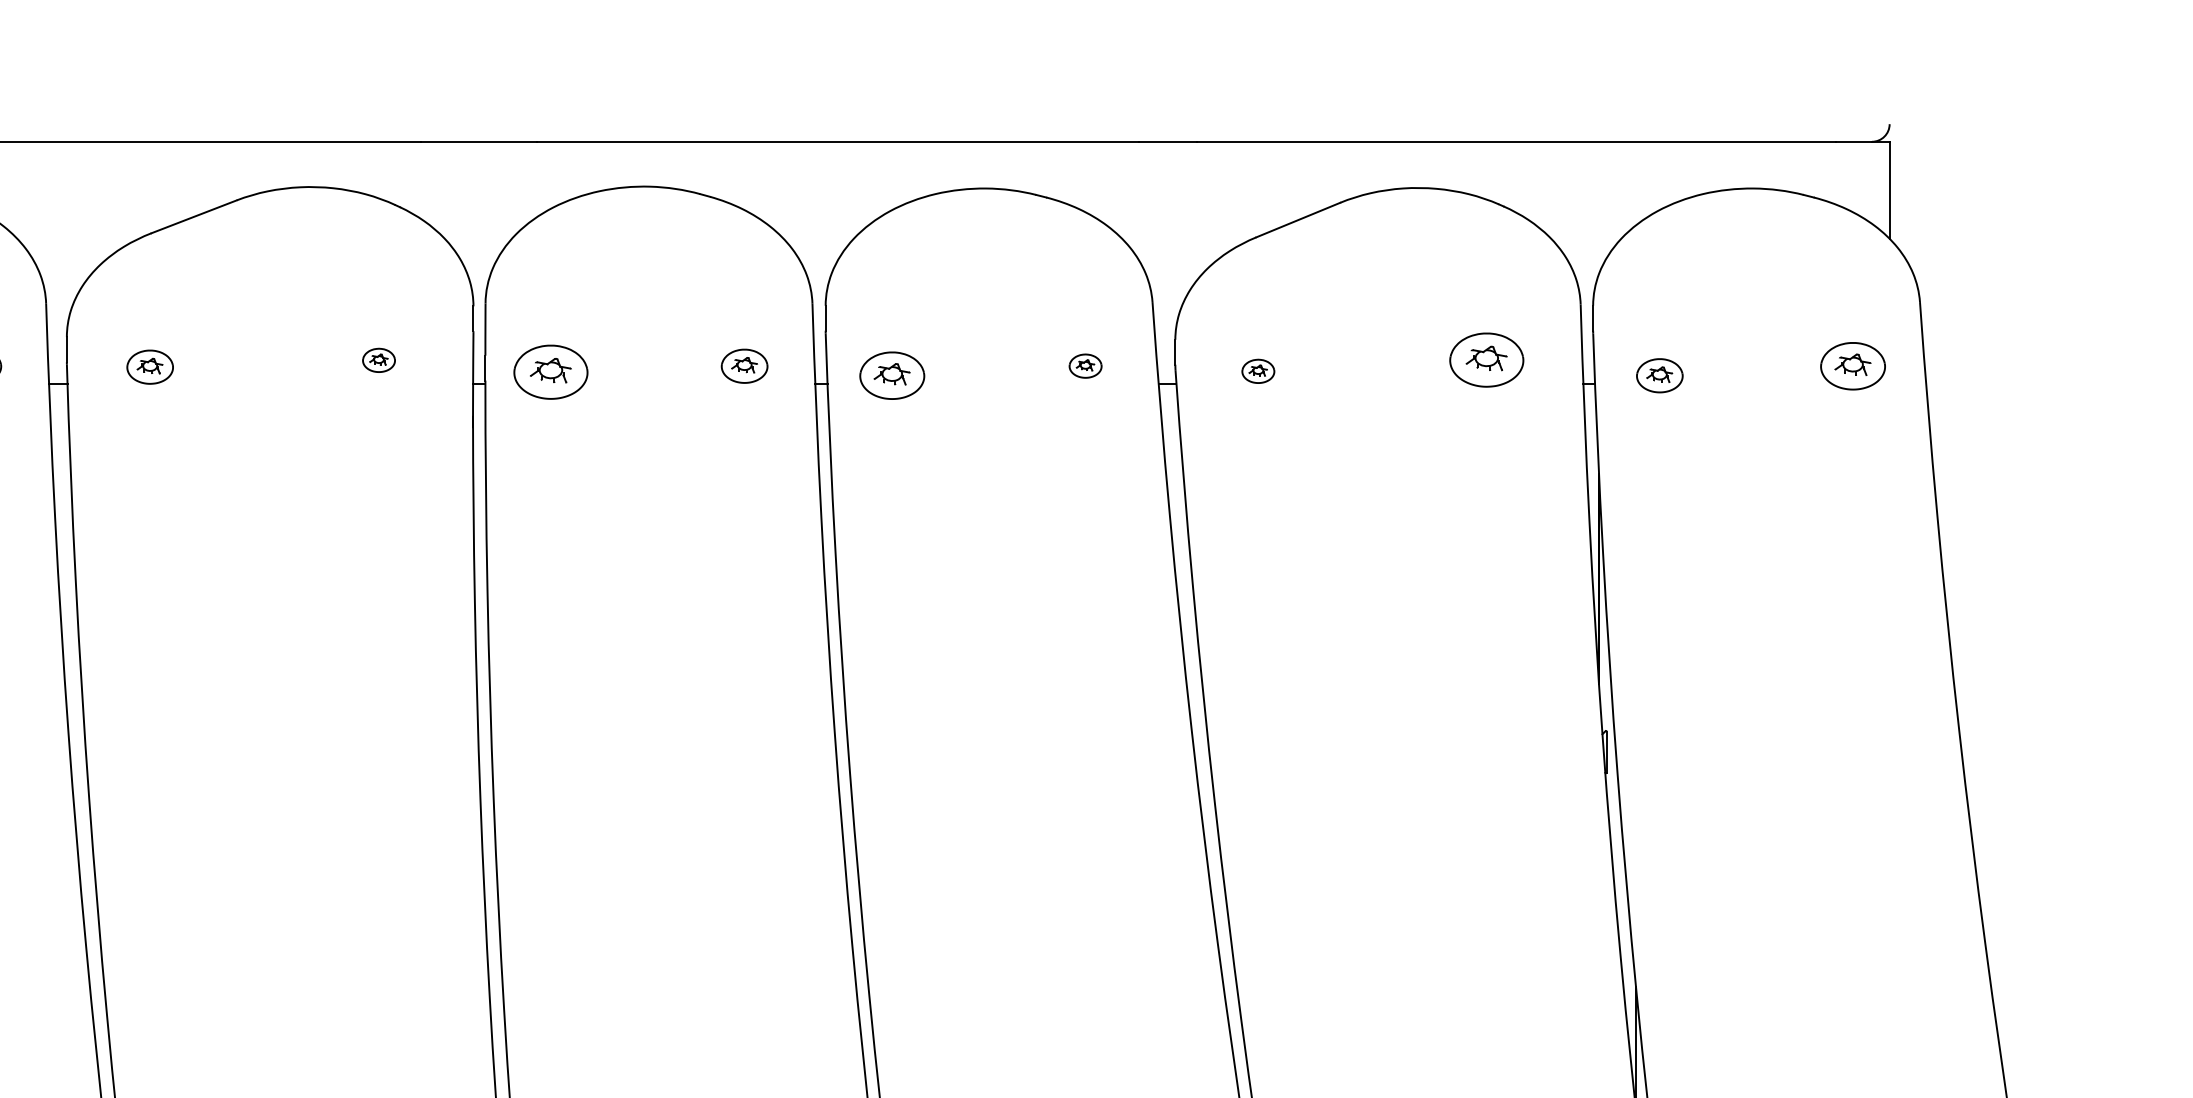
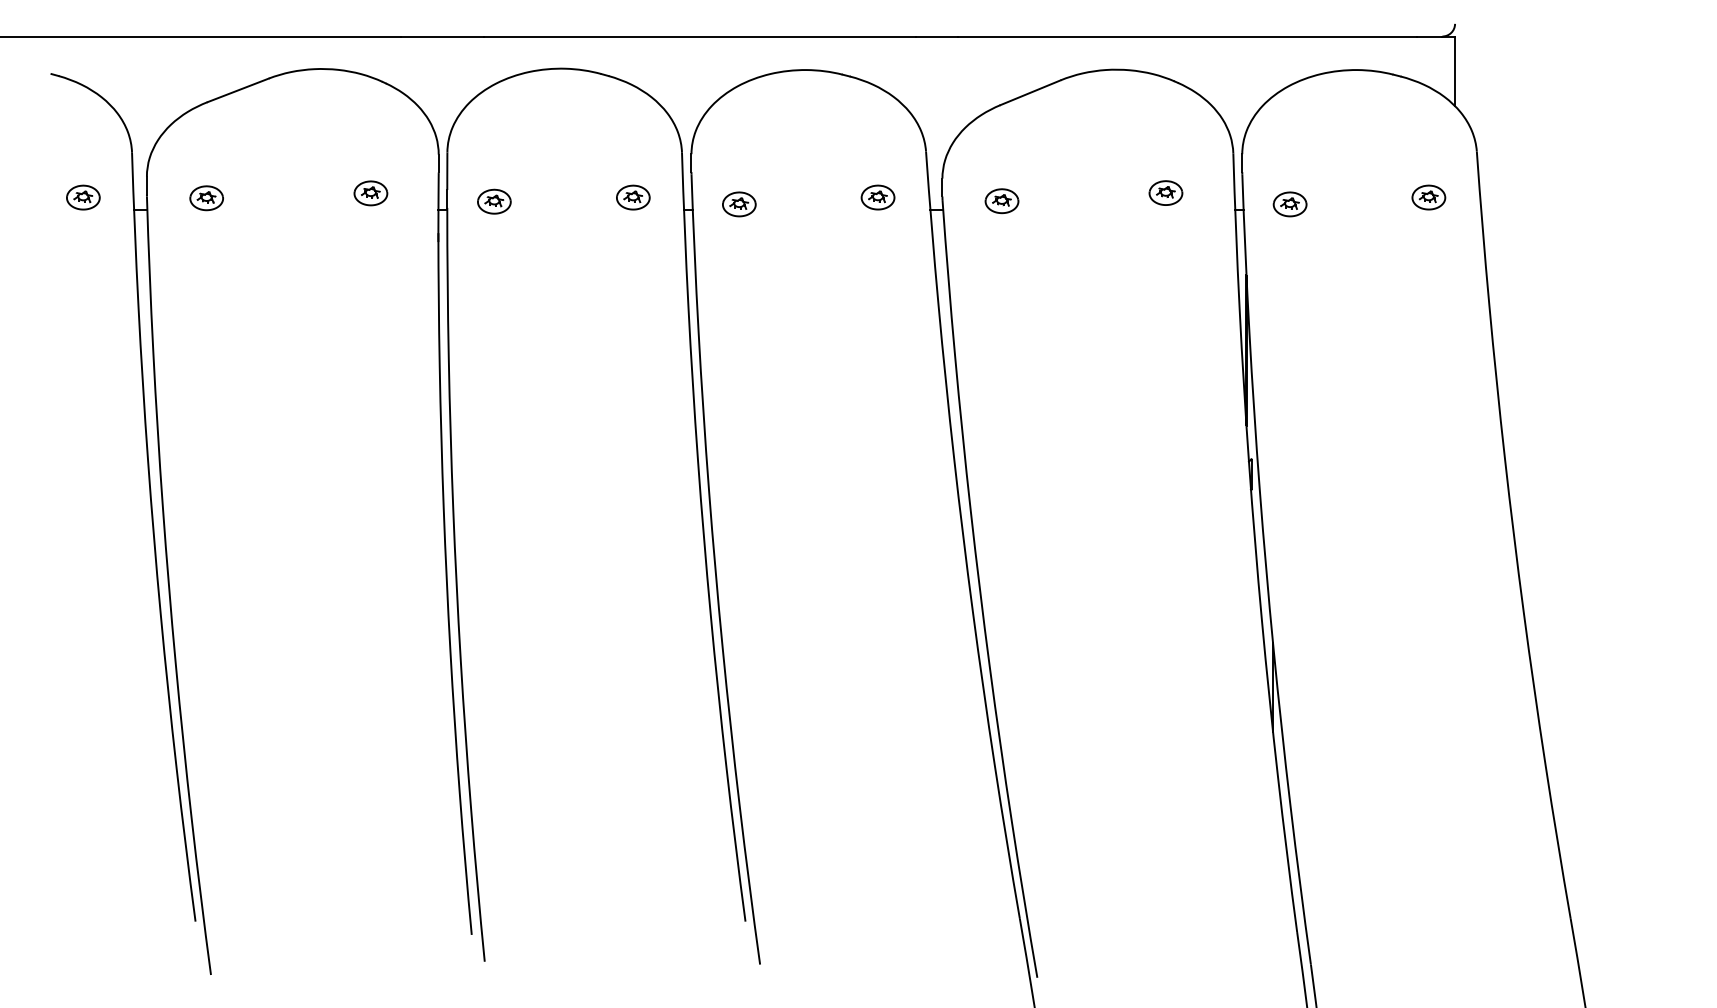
part: (1486, 359) -> (1165, 192), size x0.62
part: (378, 360) -> (370, 193), size x1.43
part: (1084, 366) -> (877, 197), size x1.43
part: (1852, 366) -> (1428, 197), size x0.71
part: (551, 371) -> (494, 201), size x0.62
part: (1257, 371) -> (1001, 201), size x1.43
part: (892, 375) -> (739, 204), size x0.71

